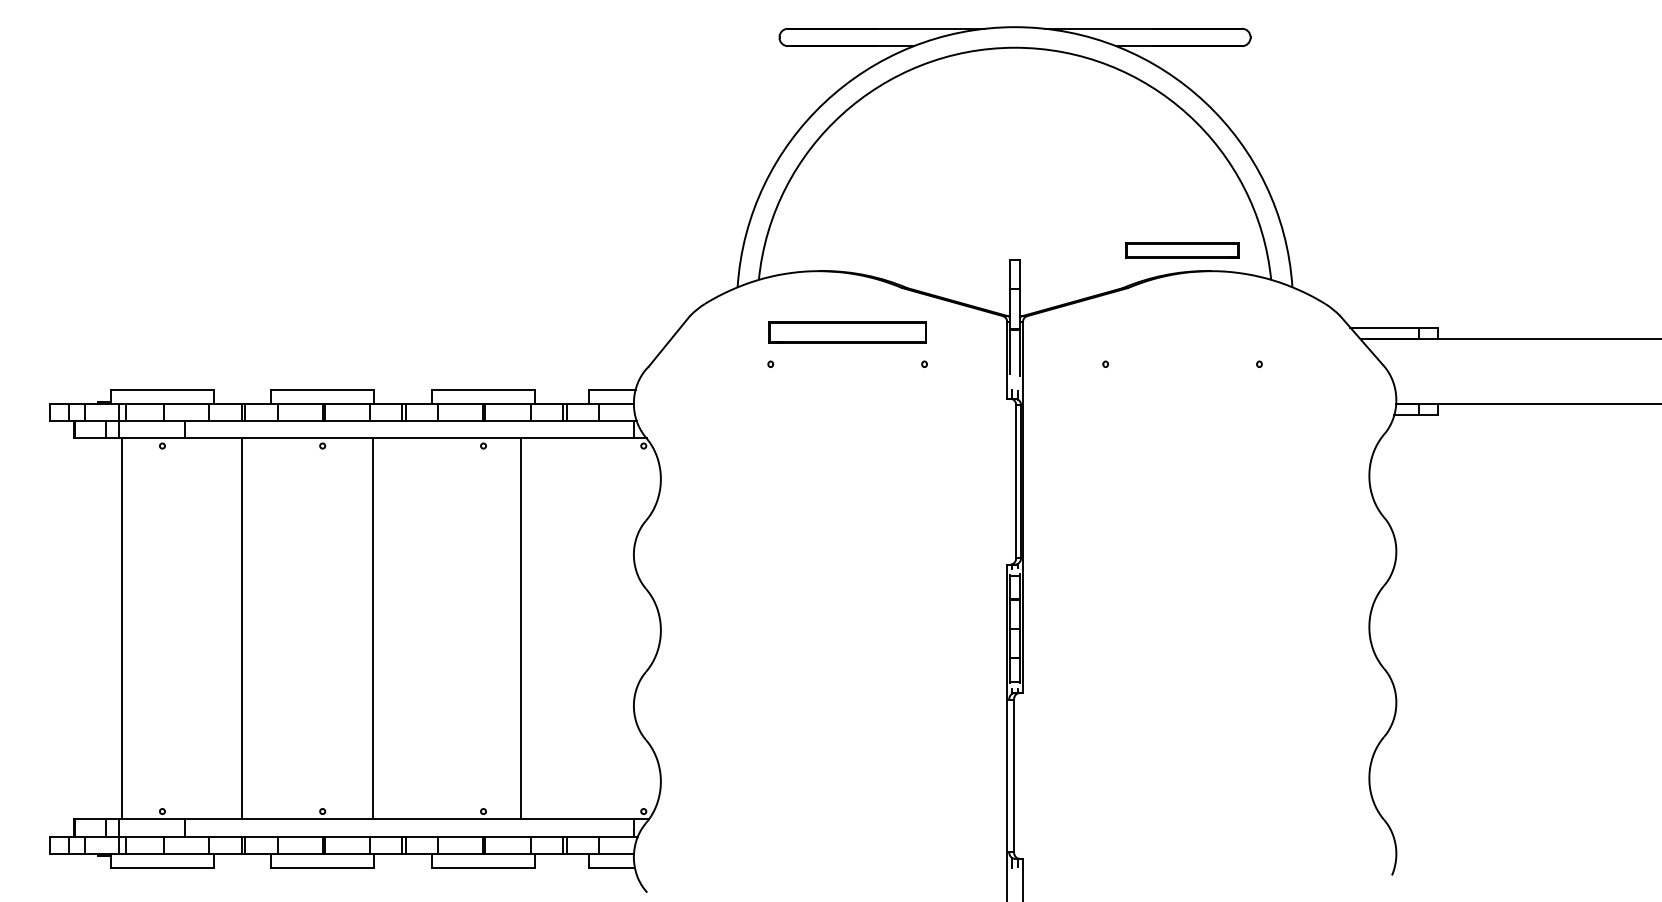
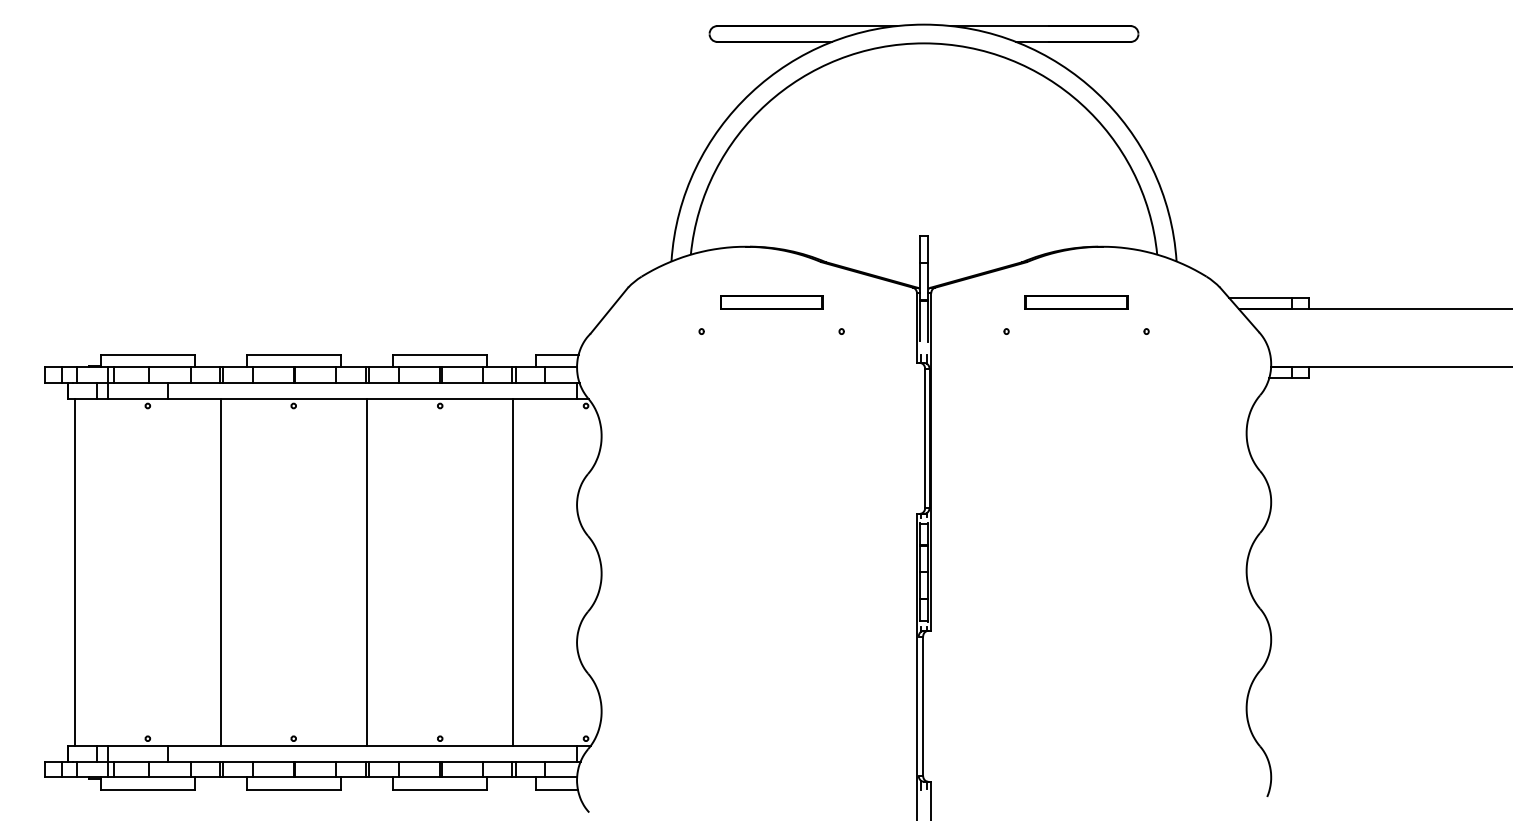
part: (1182, 250) -> (1076, 302), moved
part: (847, 332) -> (771, 302), size x0.71
line: (122, 628) -> (75, 572), moved
line: (373, 628) -> (367, 572), moved
line: (521, 628) -> (512, 572), moved

